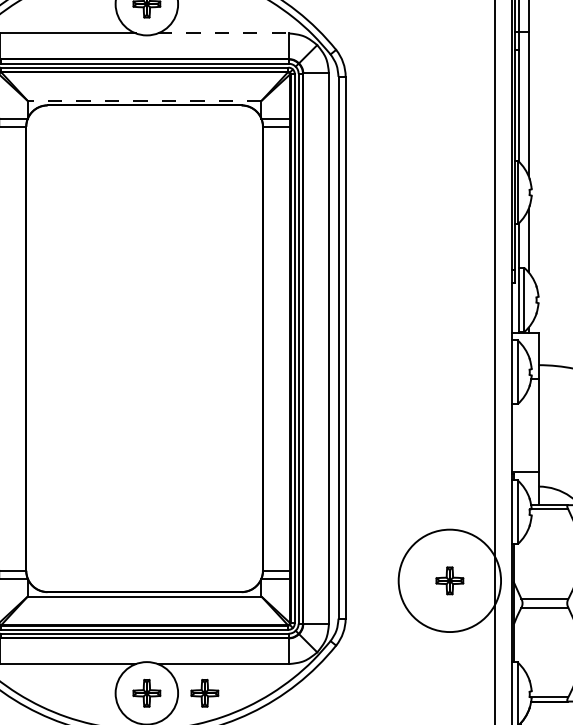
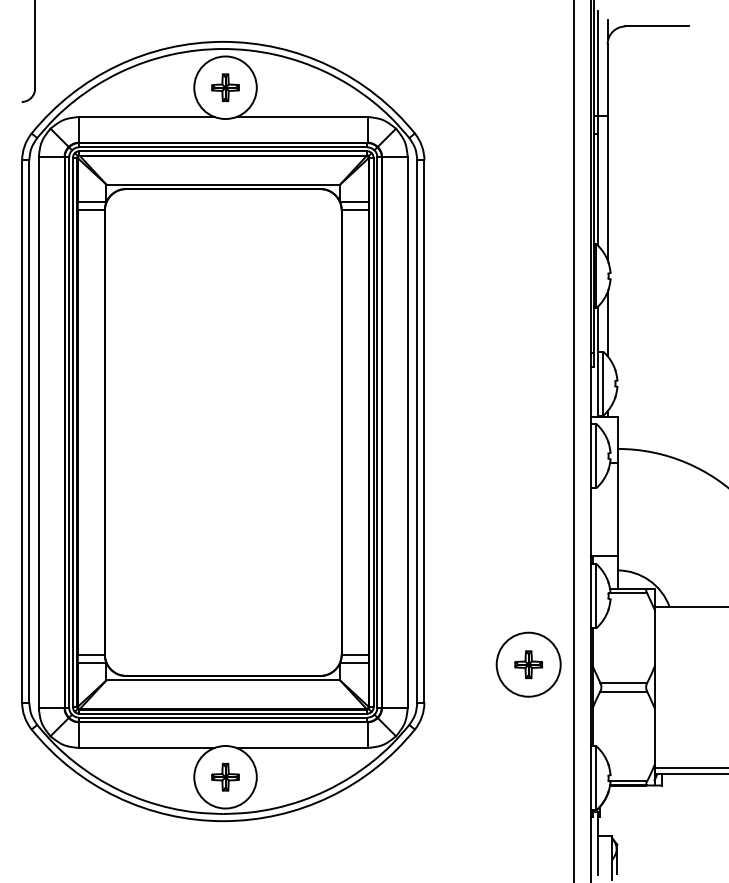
line: (223, 33) -> (302, 117), dashed -> solid
line: (144, 100) -> (223, 184), dashed -> solid
circle: (449, 580) -> (528, 664), size x0.62
part: (204, 692) -> (283, 776), removed

